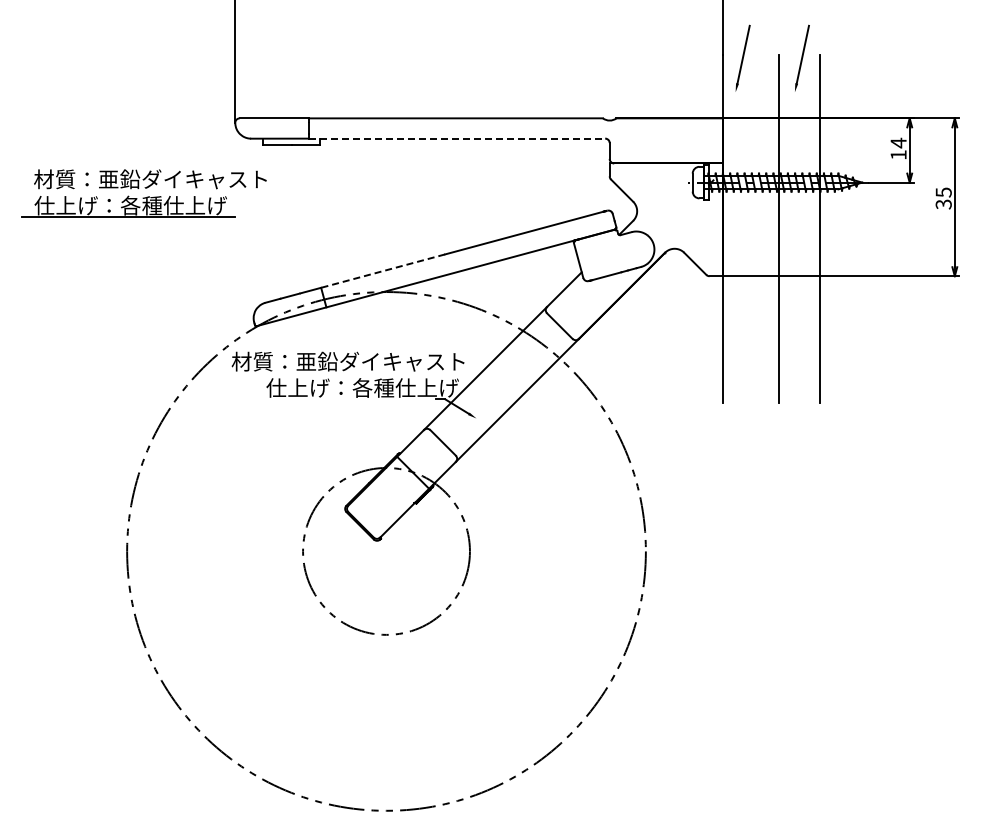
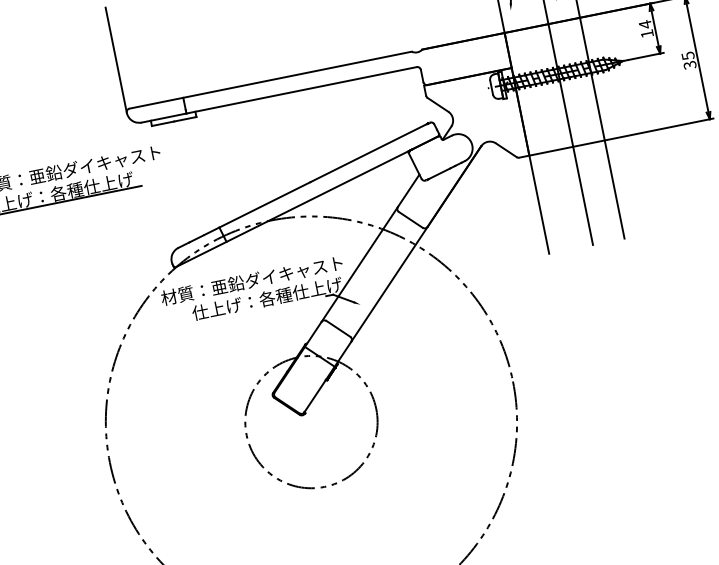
line: (457, 138) -> (301, 90), dashed -> solid
line: (382, 271) -> (264, 205), dashed -> solid

